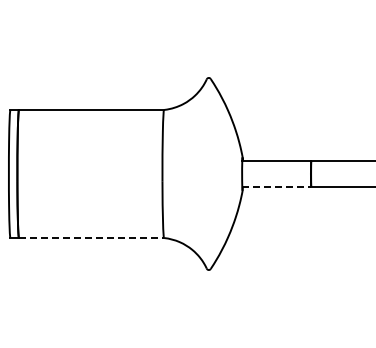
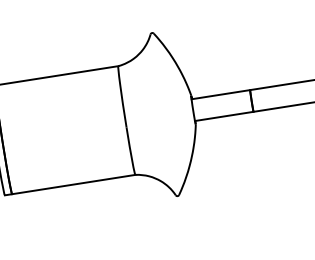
line: (277, 186) -> (224, 116), dashed -> solid
line: (91, 238) -> (73, 184), dashed -> solid

